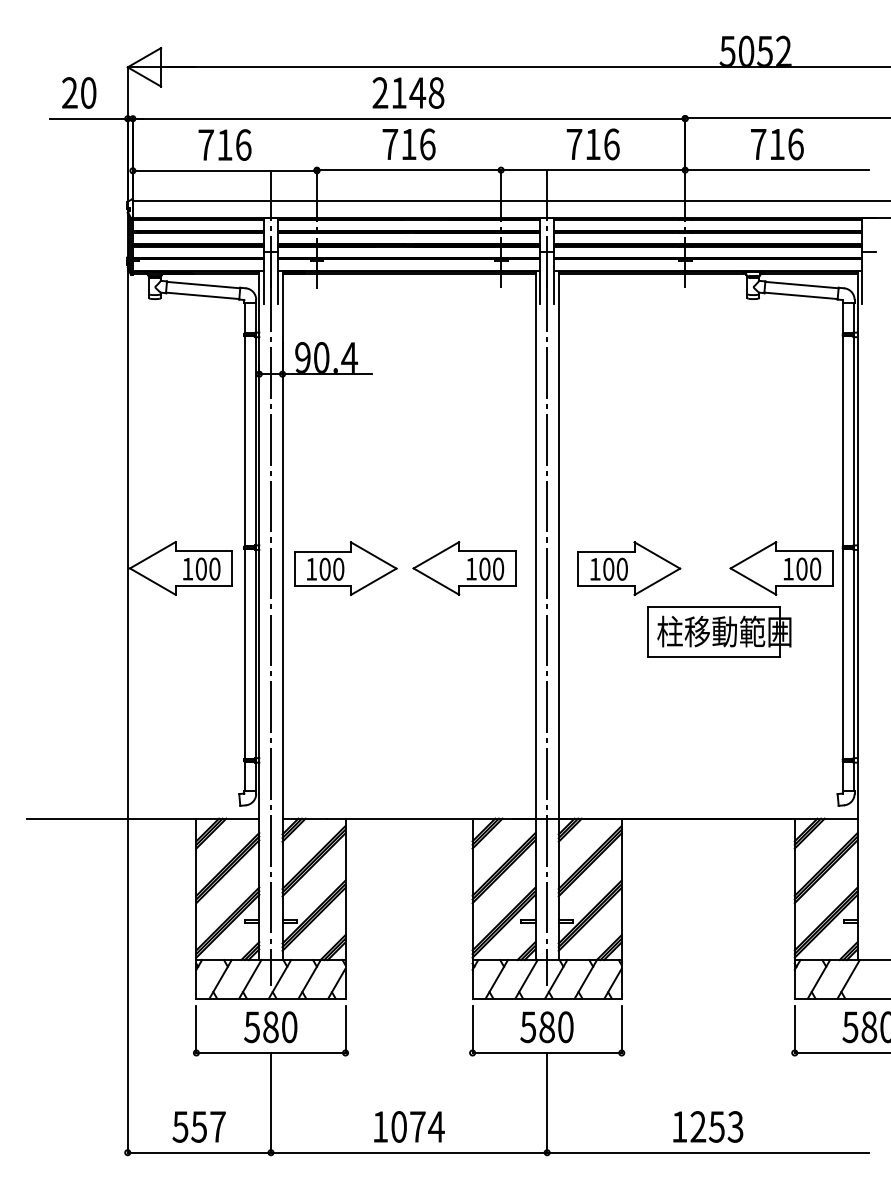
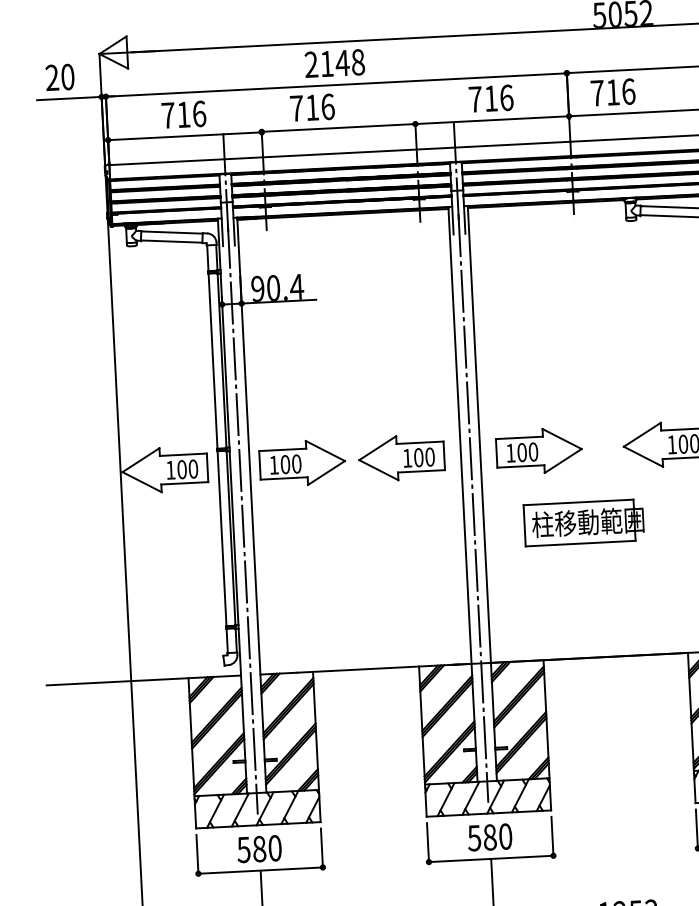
text: (408, 144) -> (312, 107), moved
text: (777, 144) -> (613, 92), moved
part: (719, 631) -> (584, 522), moved

